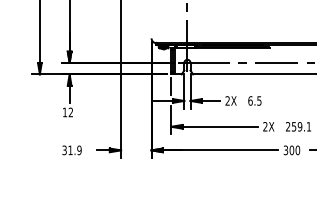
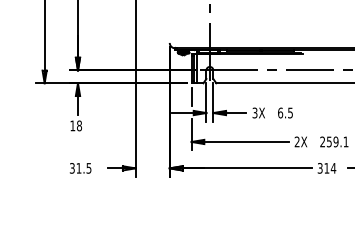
text: (227, 101) -> (254, 113), 2X -> 3X
text: (70, 112) -> (79, 125), 12 -> 18
text: (79, 150) -> (88, 168), 31.9 -> 31.5
text: (295, 150) -> (330, 168), 300 -> 314

